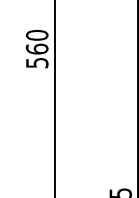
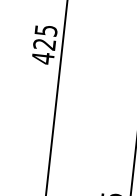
text: (36, 49) -> (43, 44), 560 -> 425

